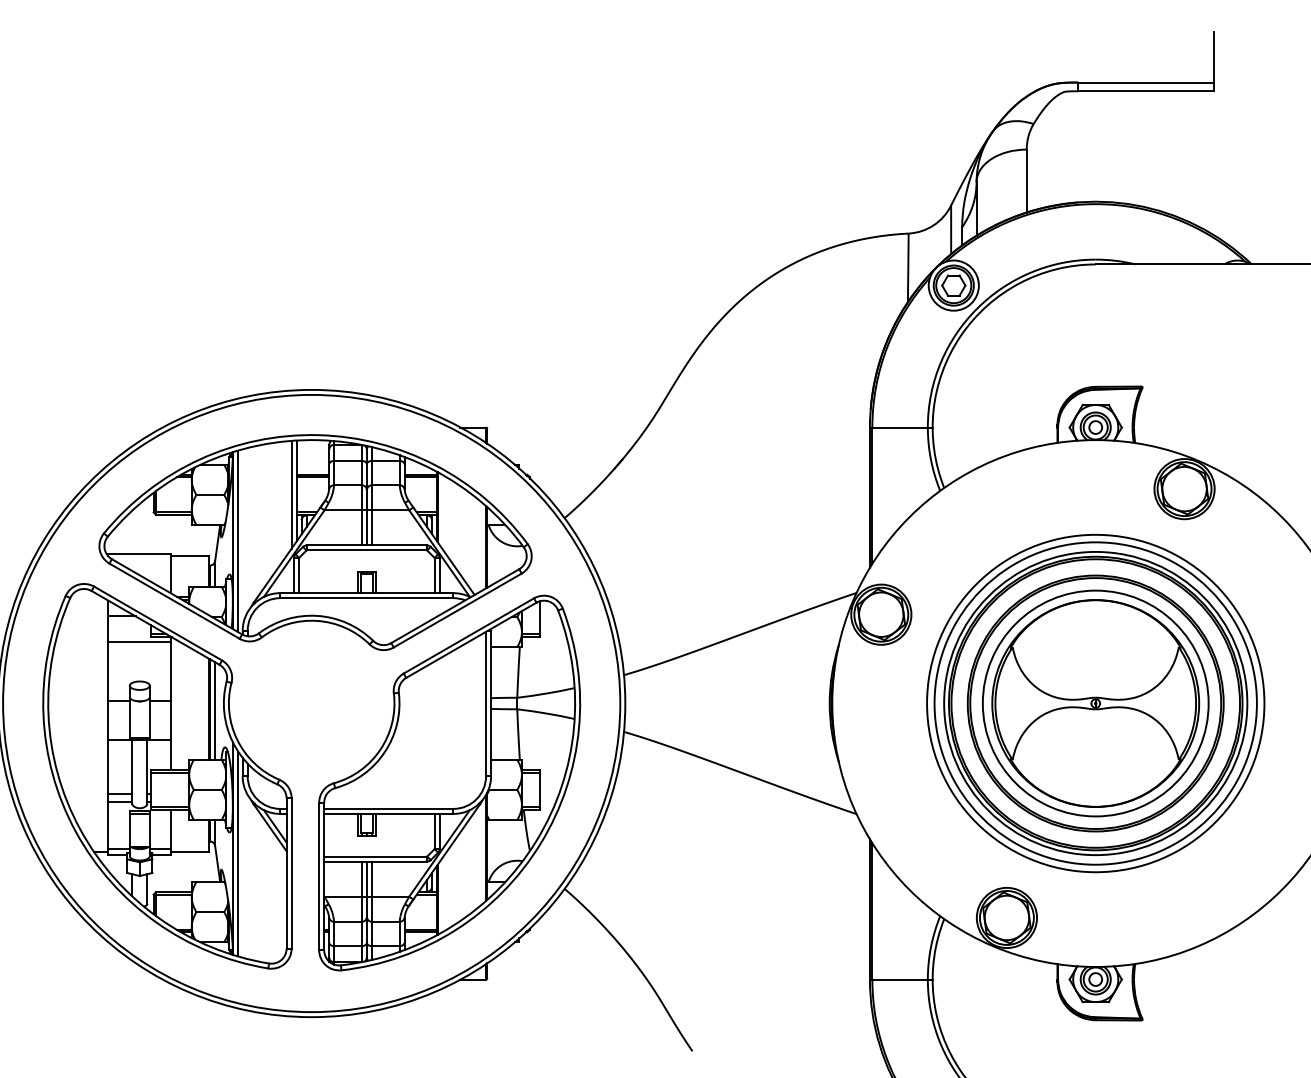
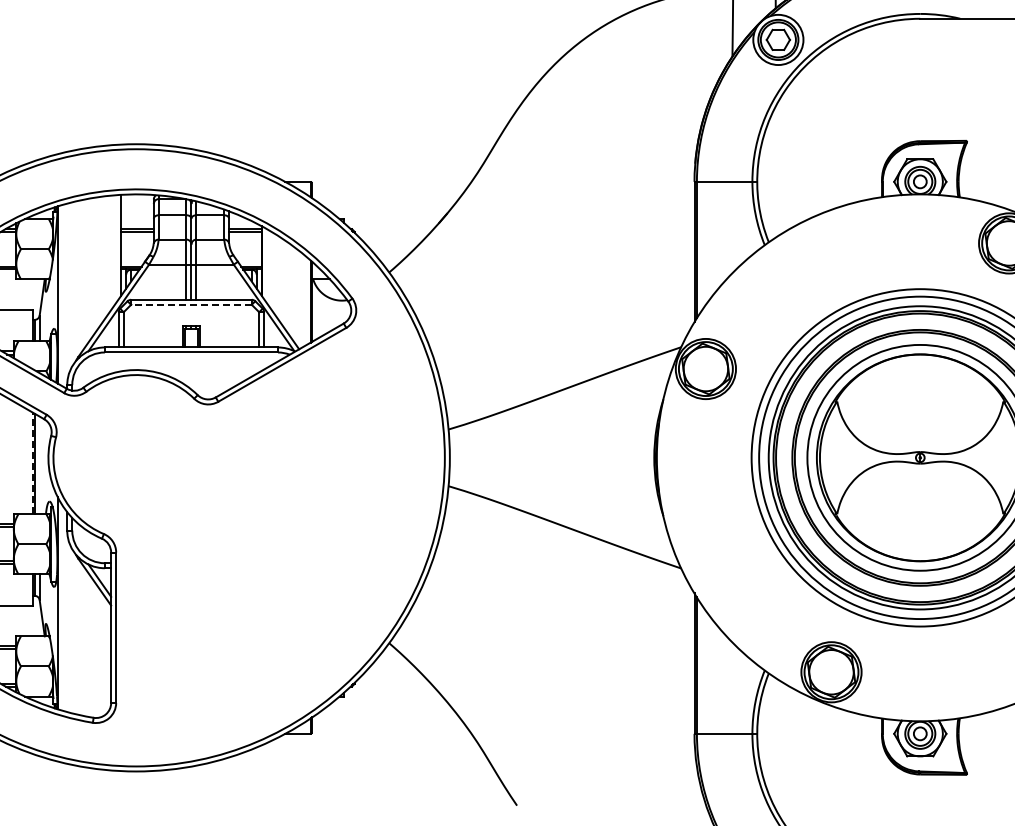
line: (291, 494) -> (116, 248), removed
line: (238, 541) -> (63, 295), removed
line: (366, 550) -> (191, 304), solid -> dashed
line: (208, 709) -> (33, 463), solid -> dashed
line: (215, 710) -> (40, 464), removed
part: (449, 782) -> (274, 536), removed
line: (238, 853) -> (63, 607), removed

